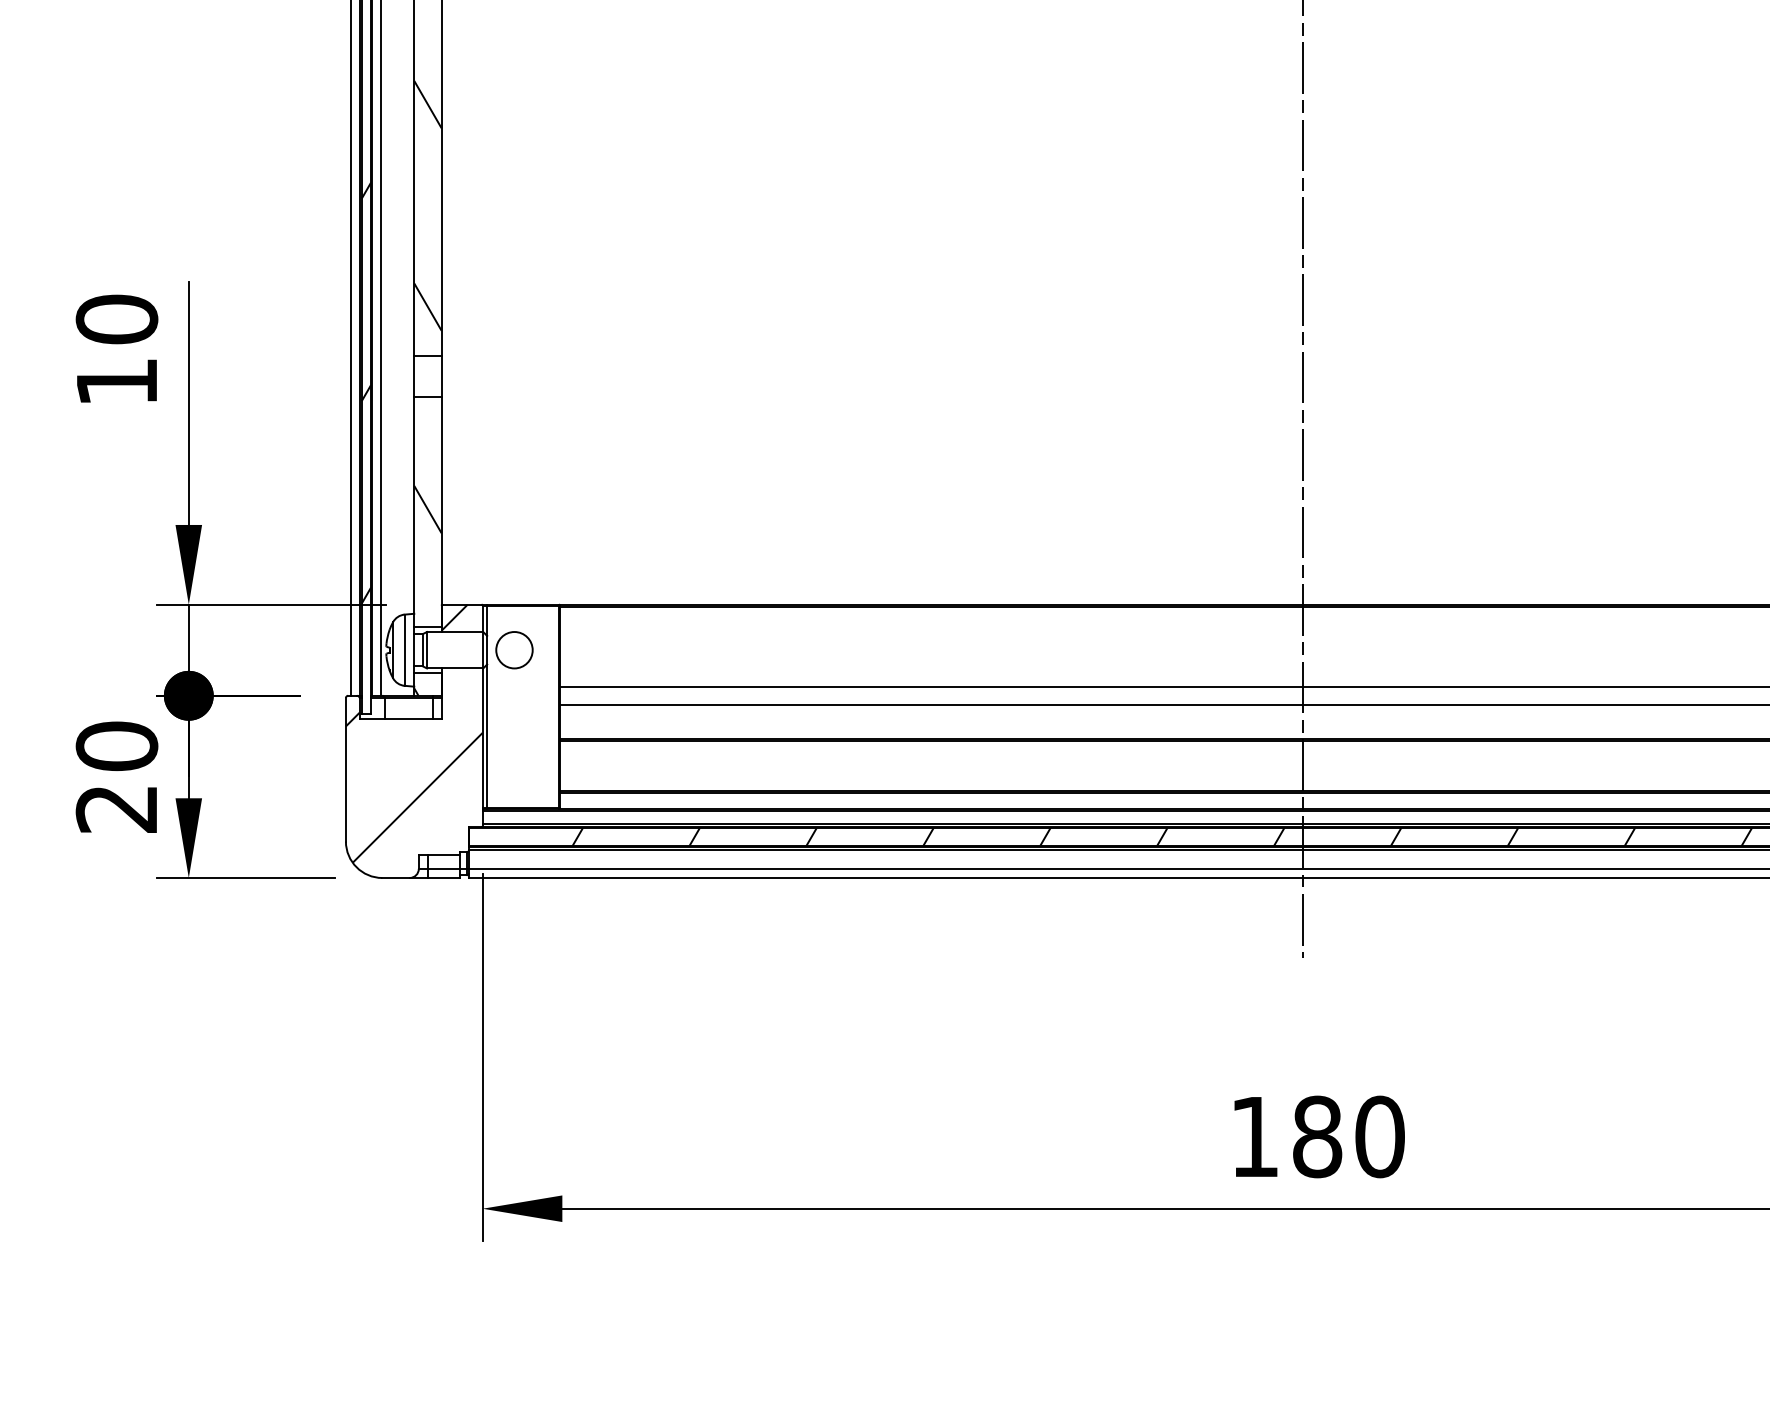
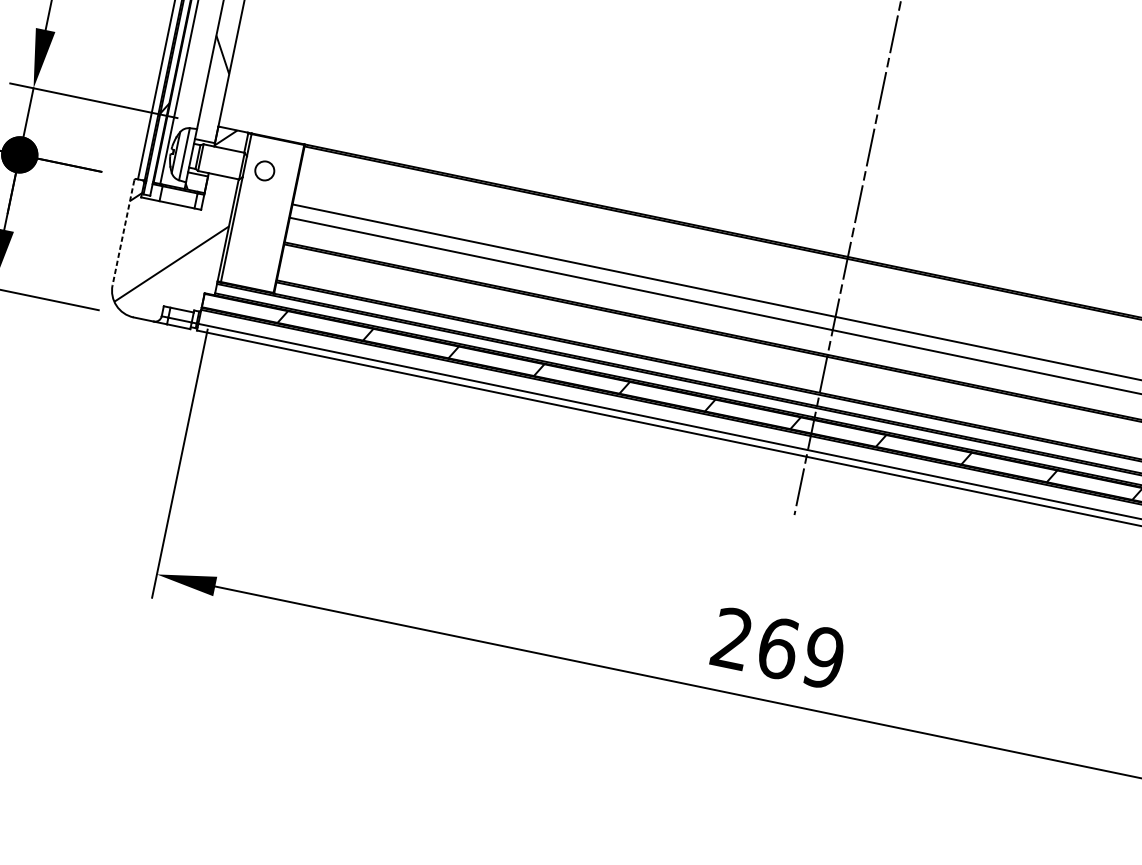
circle: (514, 650) -> (264, 171), size x0.7
line: (345, 769) -> (123, 232), solid -> dashed
text: (1317, 1136) -> (778, 648), 180 -> 269

